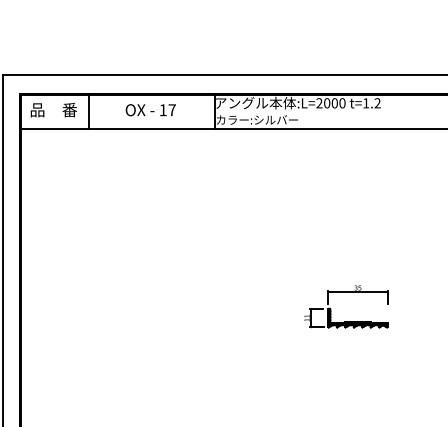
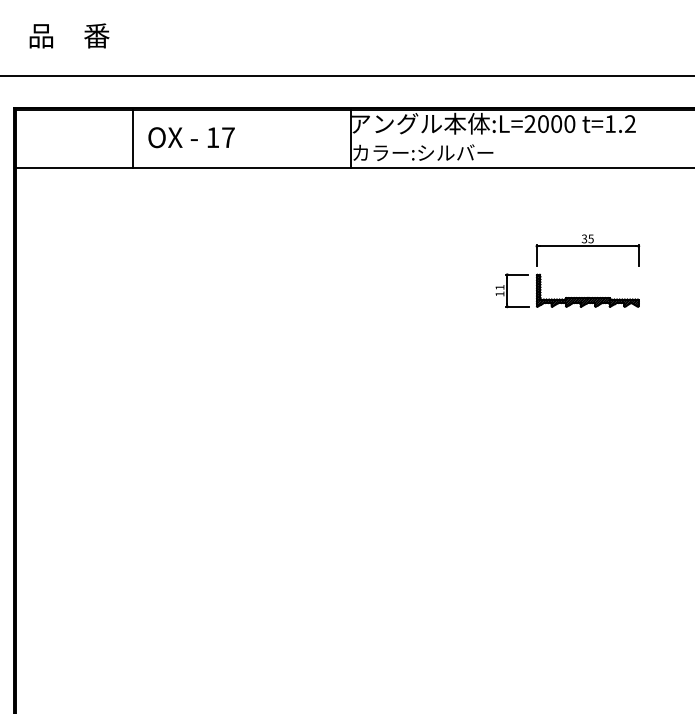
text: (53, 110) -> (68, 36), moved
text: (150, 110) -> (191, 138), moved
part: (346, 292) -> (568, 246), moved

